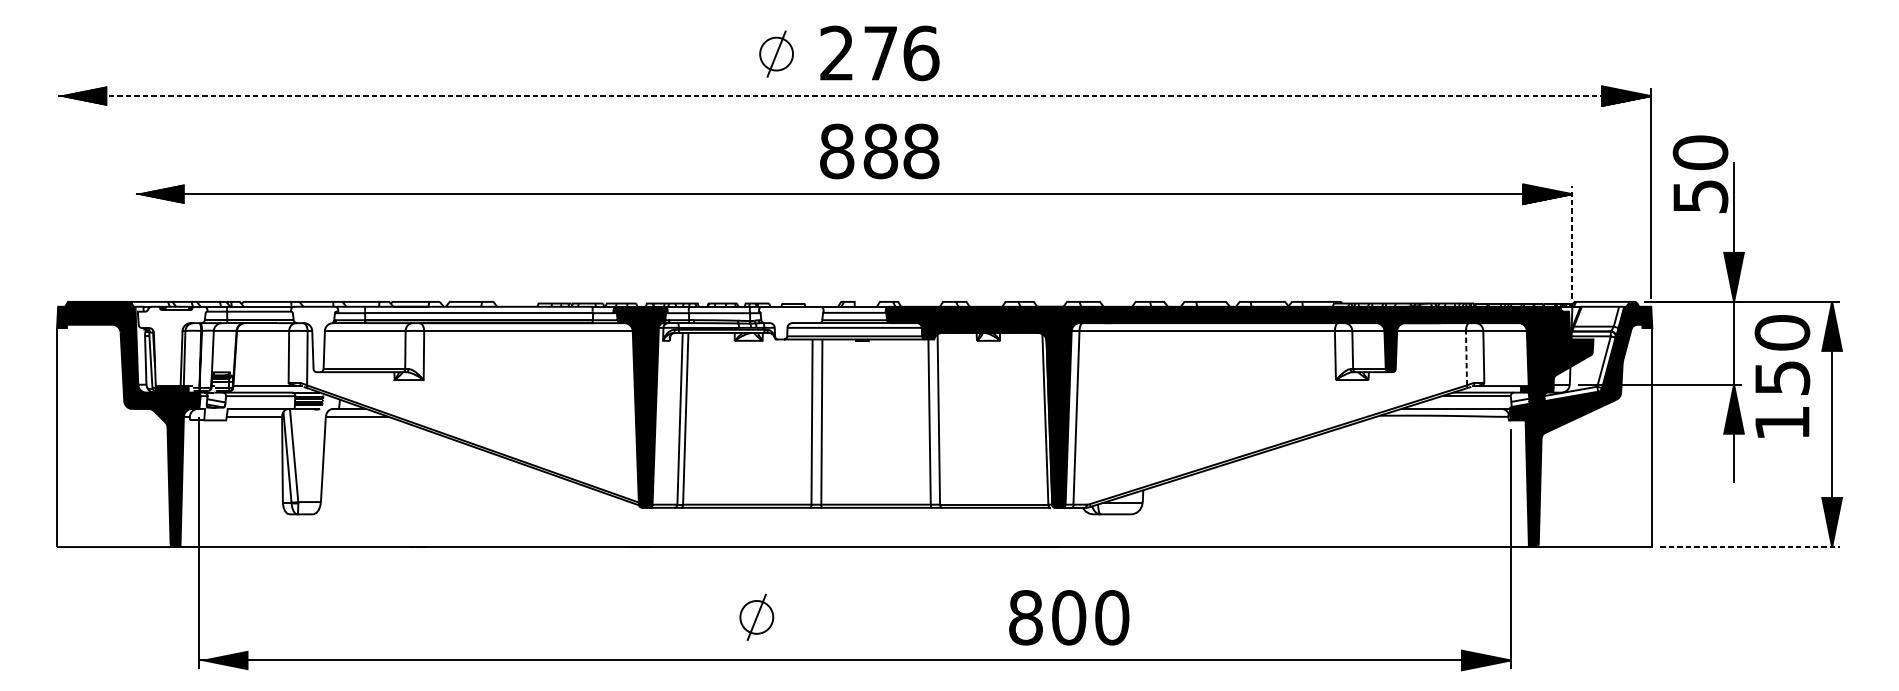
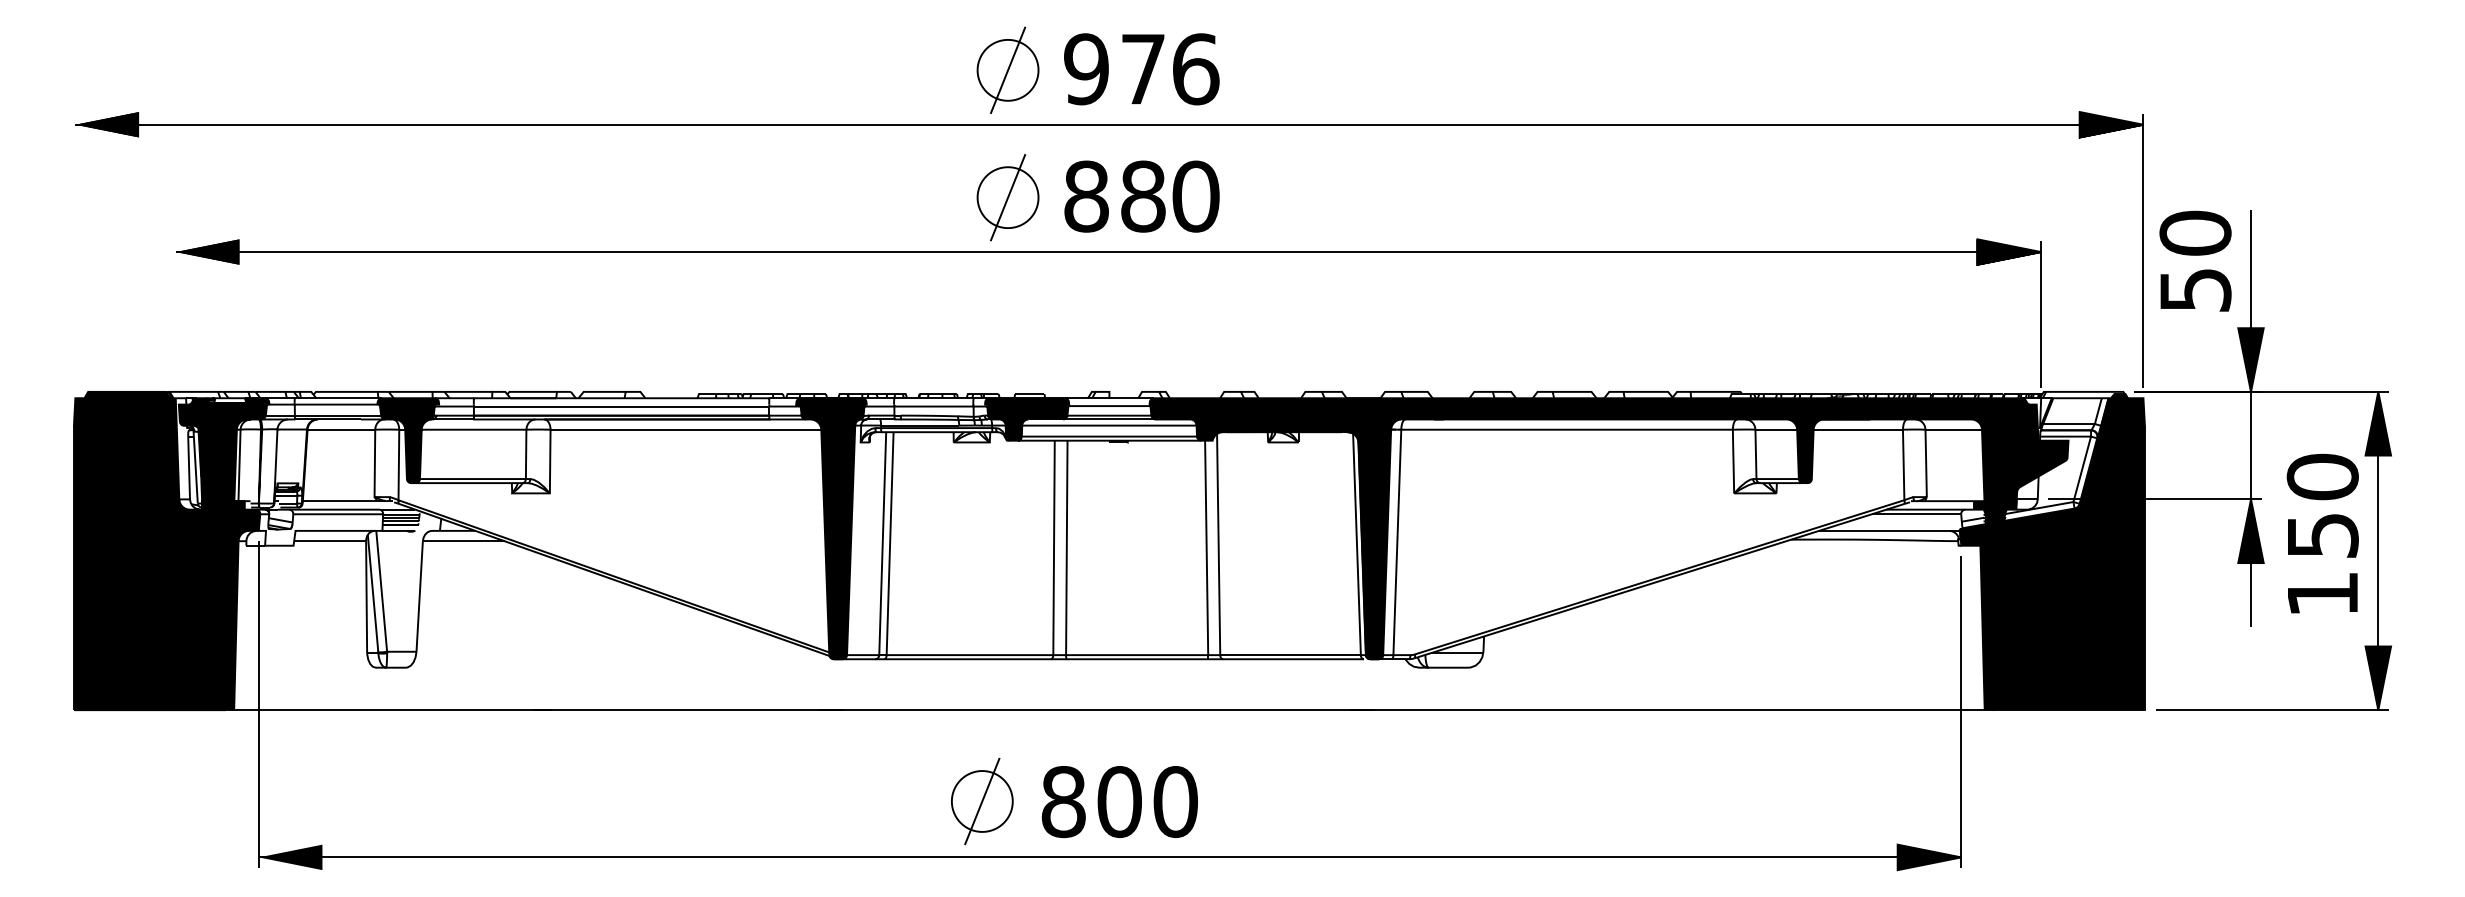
part: (776, 53) -> (1007, 69), size x1.43
text: (837, 53) -> (1086, 69), 27 -> 97
line: (854, 95) -> (1109, 124), dashed -> solid
text: (920, 151) -> (1195, 196), 8 -> 0
part: (776, 152) -> (1007, 197), added
text: (1700, 173) -> (2195, 260), moved
line: (1572, 241) -> (2041, 313), dashed -> solid
fill: (791, 323) -> (1027, 419), added
fill: (314, 339) -> (408, 440), added
fill: (172, 347) -> (223, 451), added
line: (1466, 357) -> (1903, 463), dashed -> solid
text: (1782, 376) -> (2322, 533), moved
fill: (115, 435) -> (149, 565), added
fill: (1593, 435) -> (2068, 565), added
line: (1750, 547) -> (2272, 710), dashed -> solid
part: (756, 617) -> (982, 801), size x1.43
text: (1068, 618) -> (1119, 802), moved

